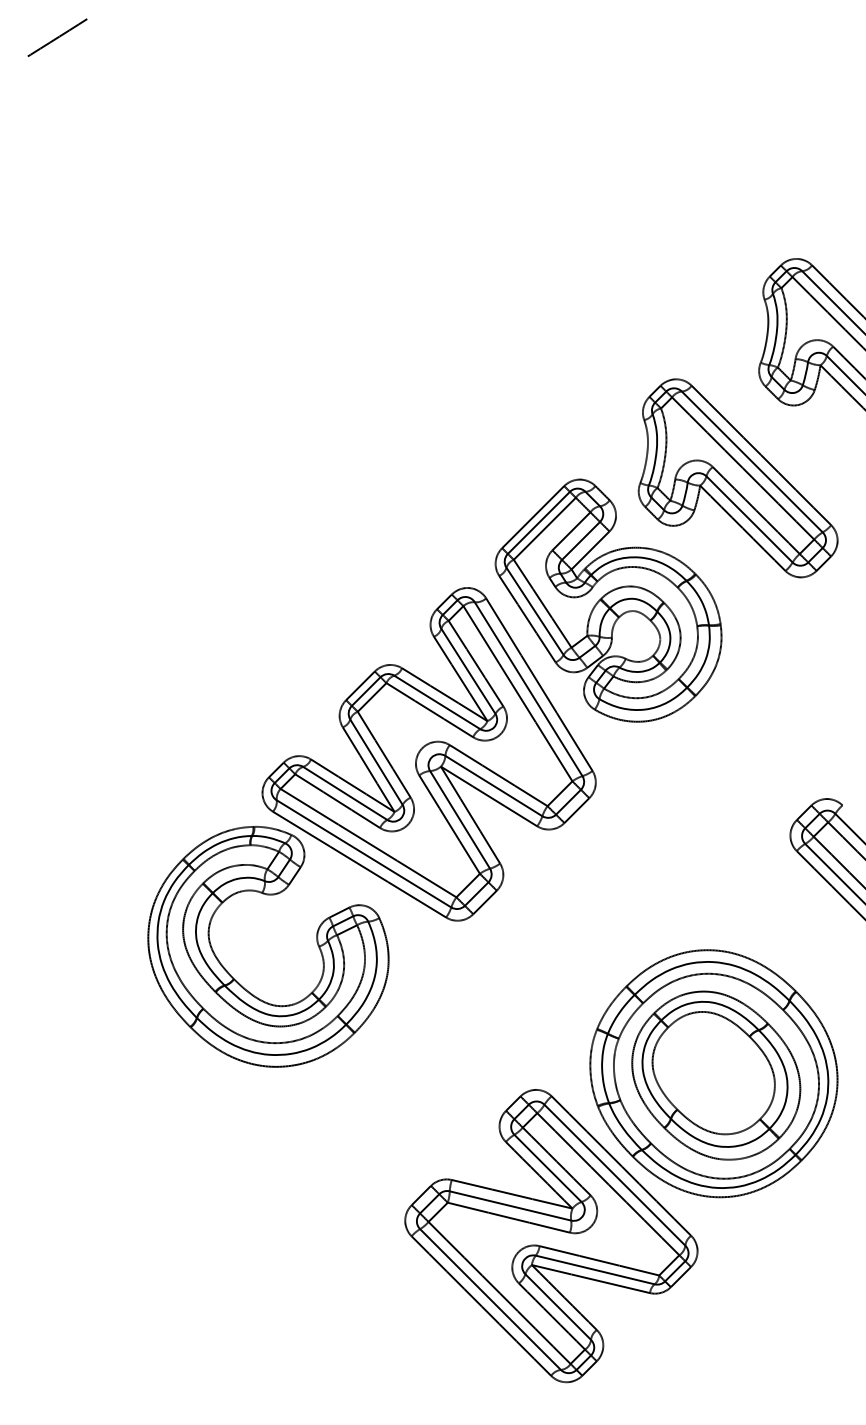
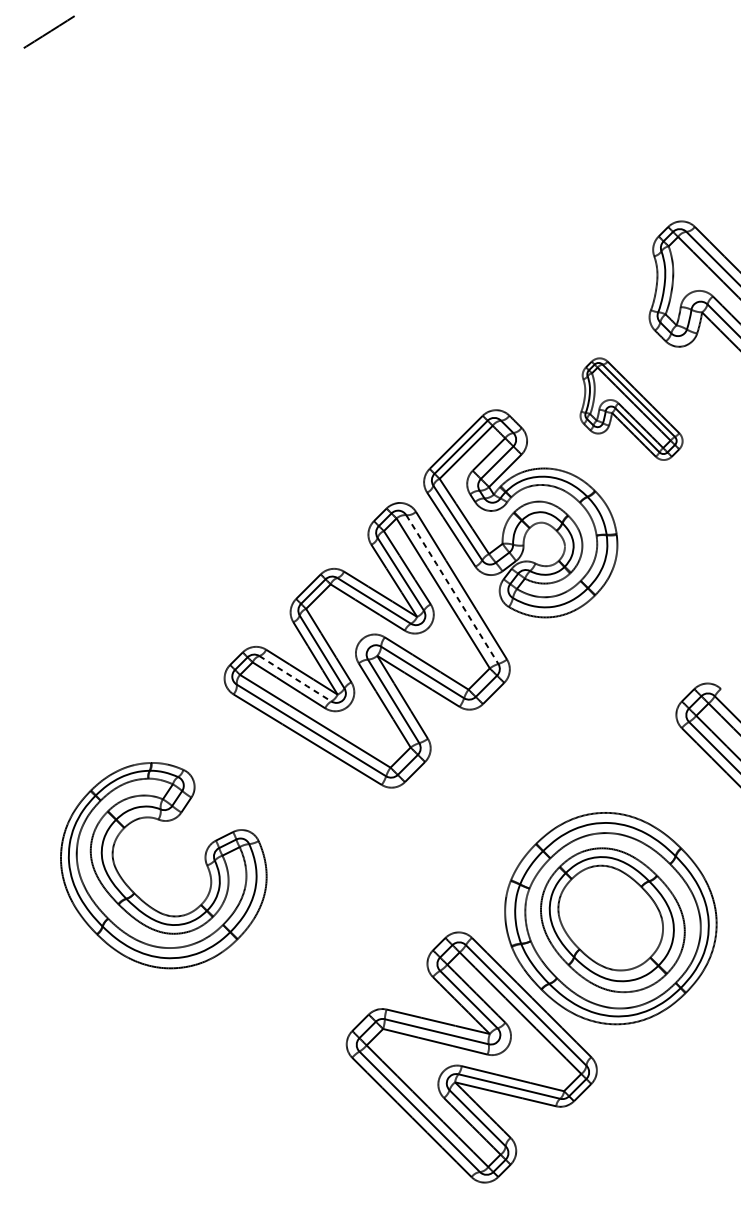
part: (737, 478) -> (631, 409), size x0.6
line: (528, 689) -> (452, 589), solid -> dashed
line: (345, 793) -> (295, 678), solid -> dashed
part: (241, 984) -> (140, 897), moved

